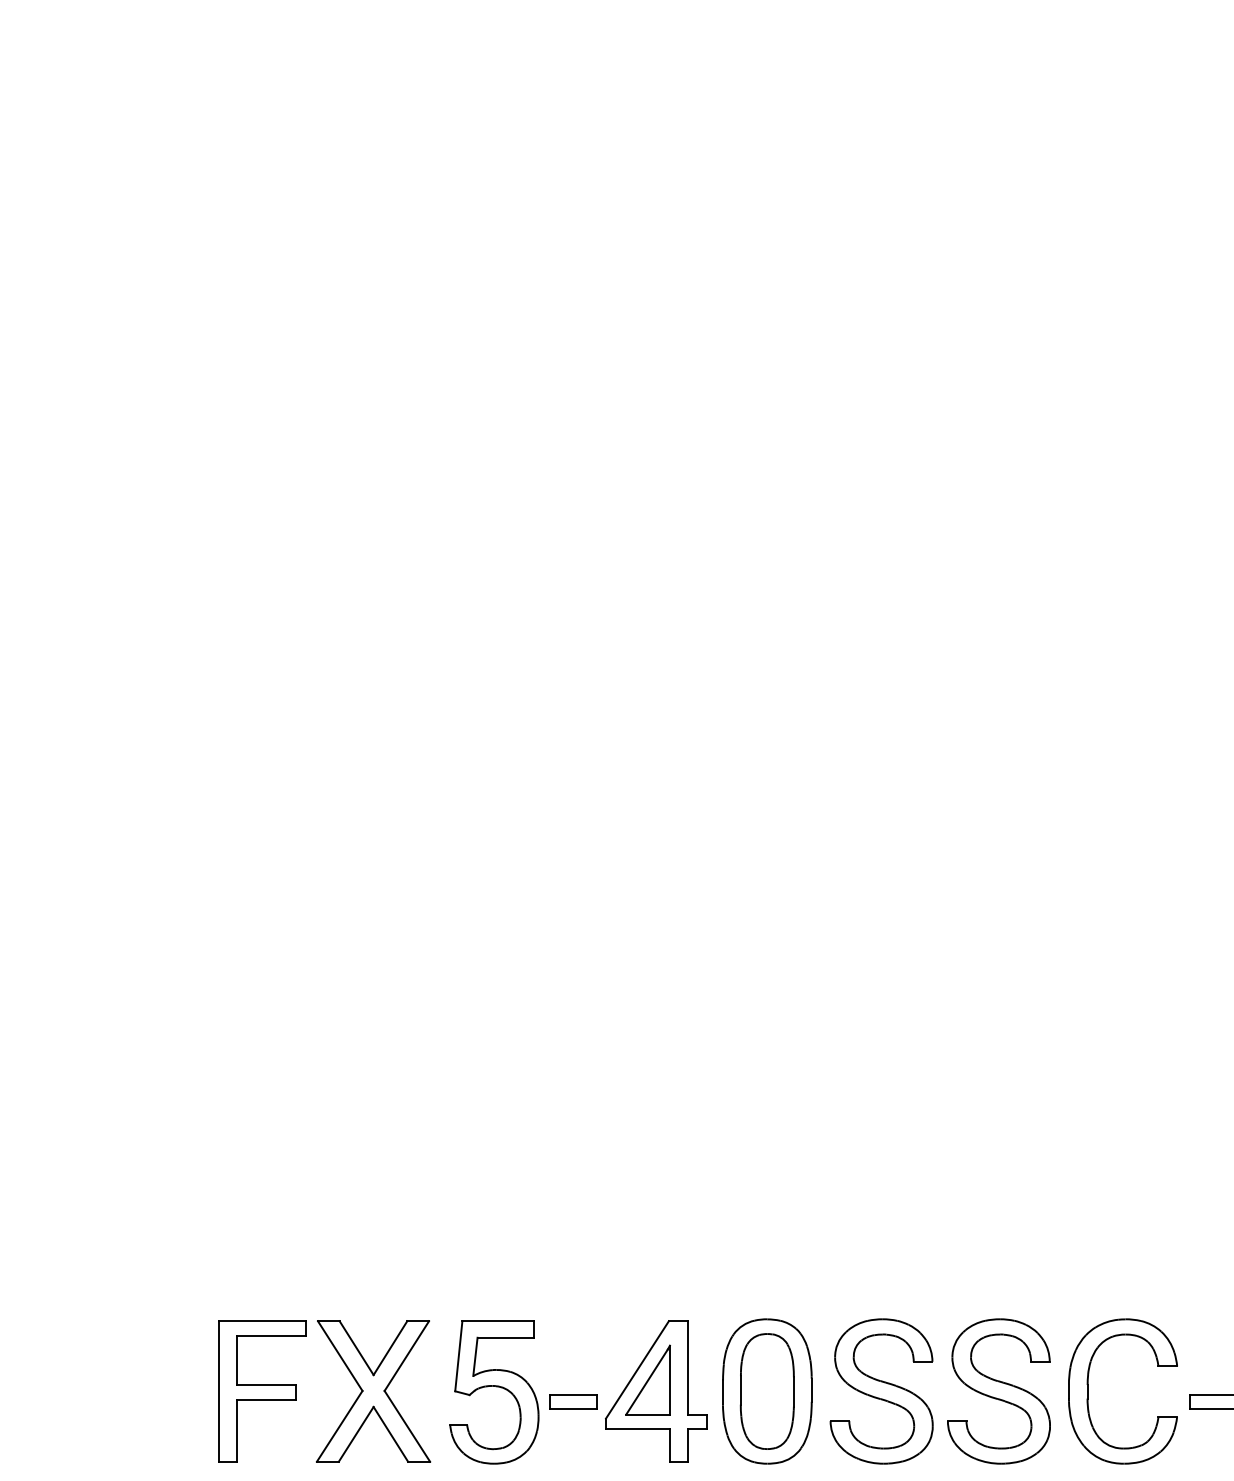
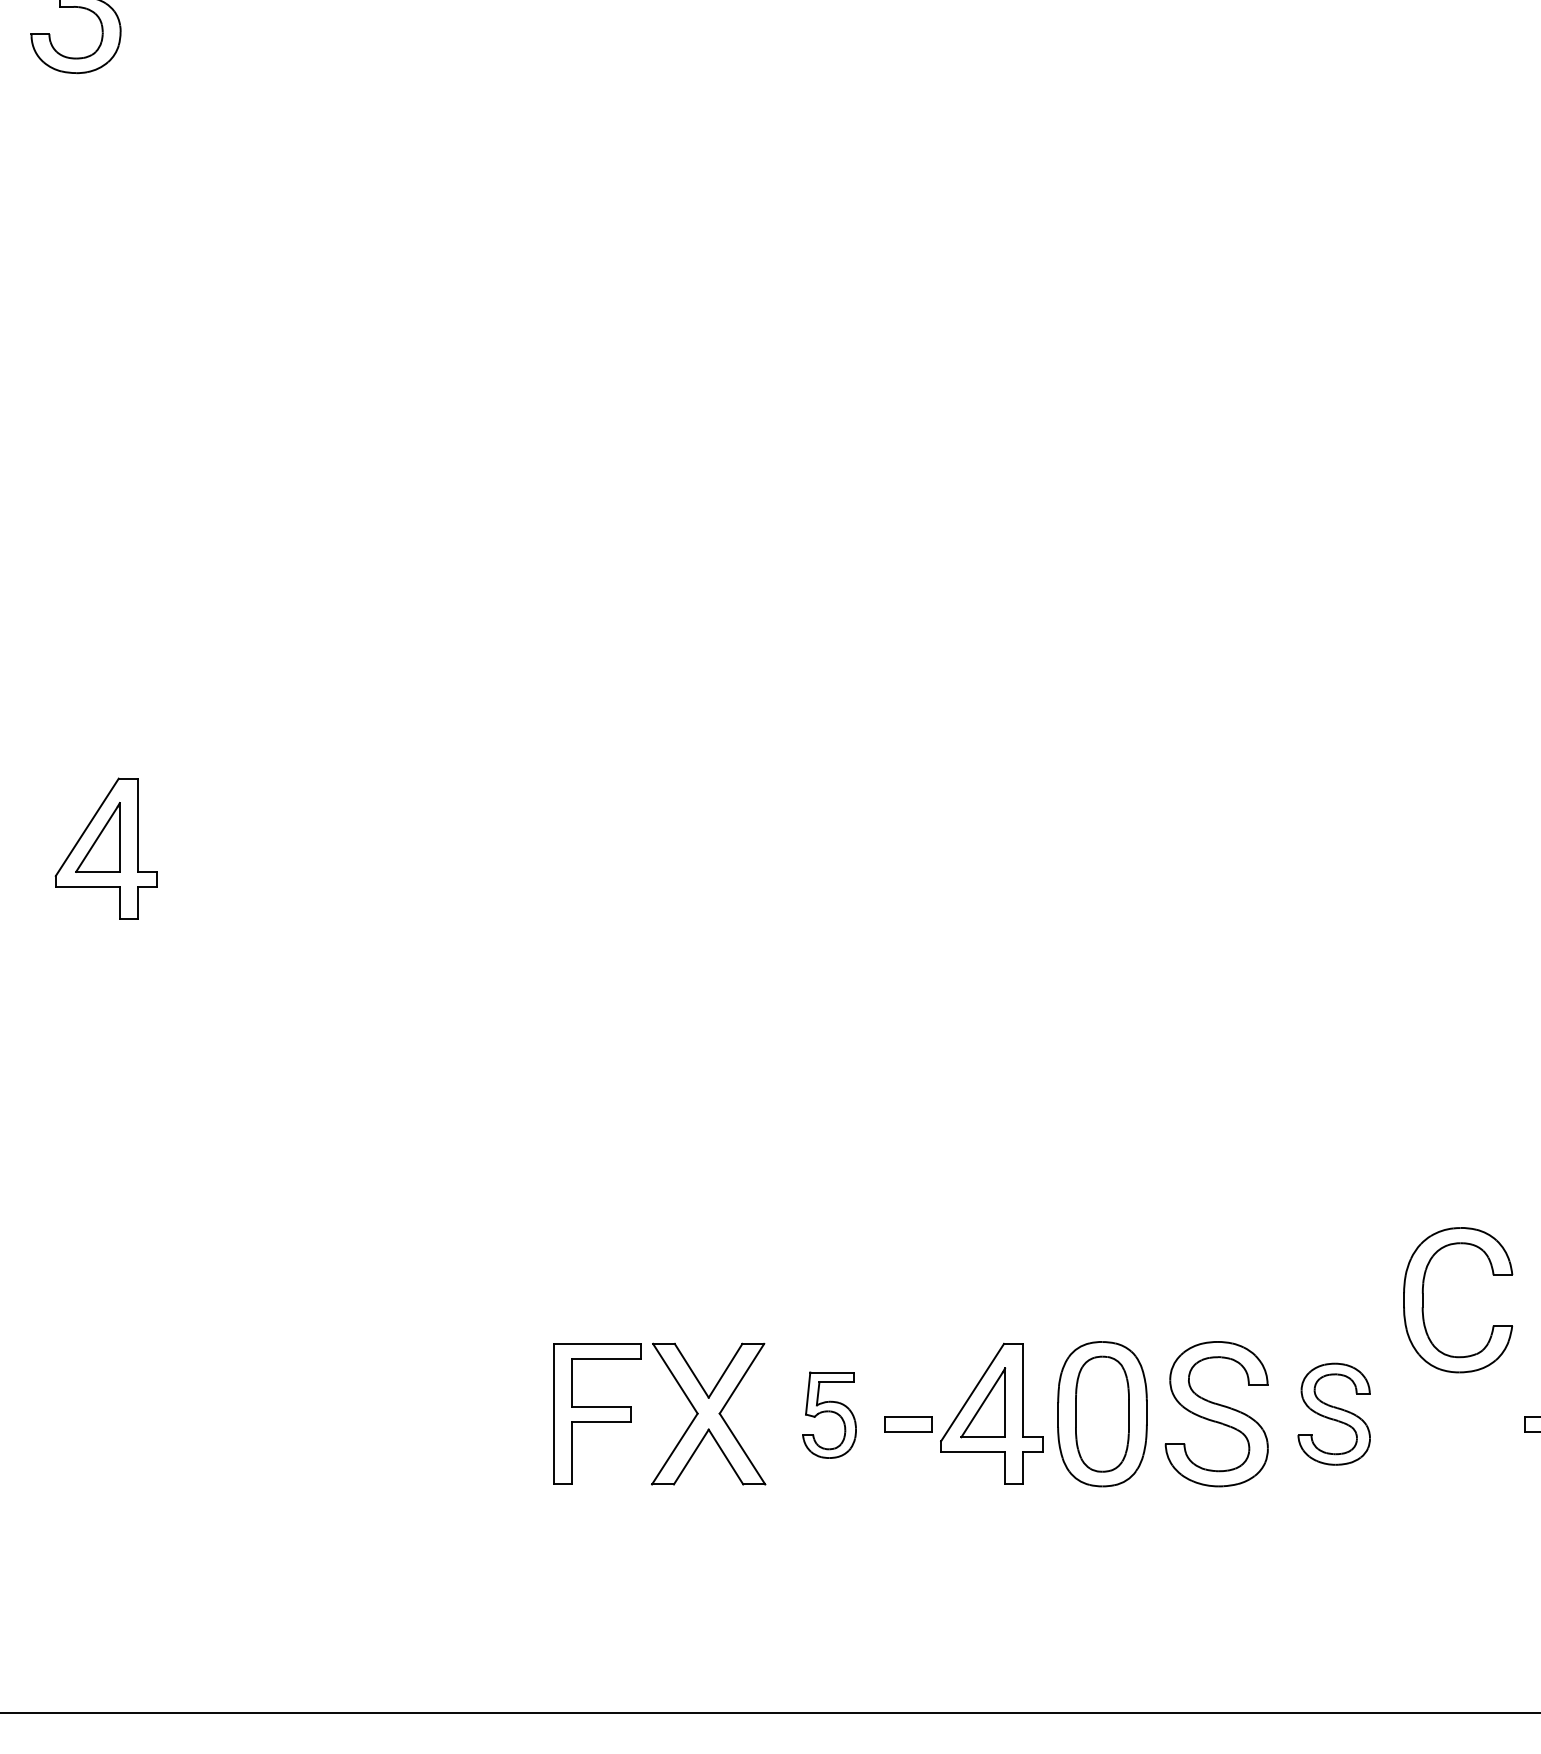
part: (999, 1391) -> (1334, 1414), size x0.7
part: (1088, 1391) -> (1423, 1300), moved
part: (494, 1392) -> (829, 1415), size x0.6

